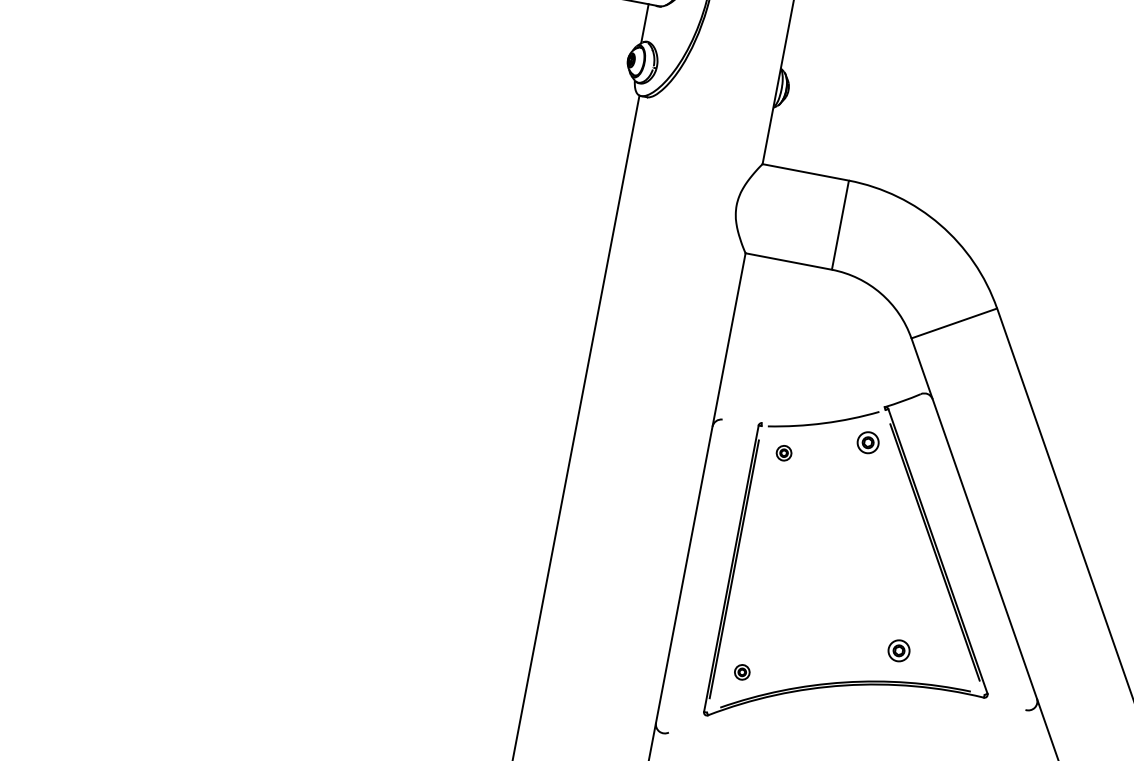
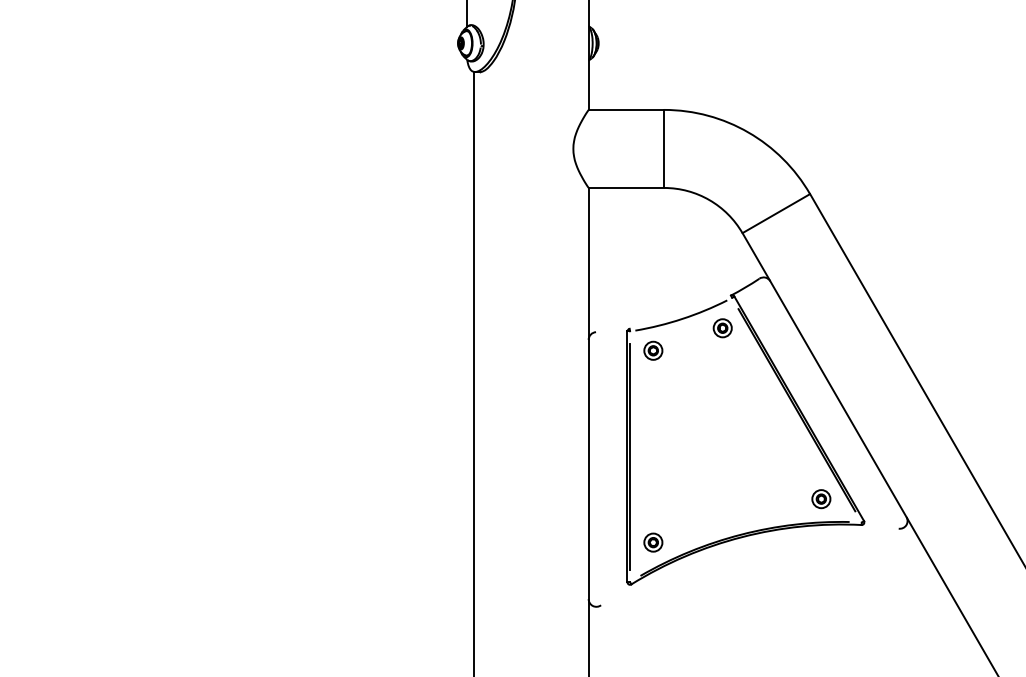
part: (784, 453) -> (653, 350), size x1.43
part: (899, 651) -> (821, 499), moved
part: (742, 672) -> (653, 542), size x1.43

